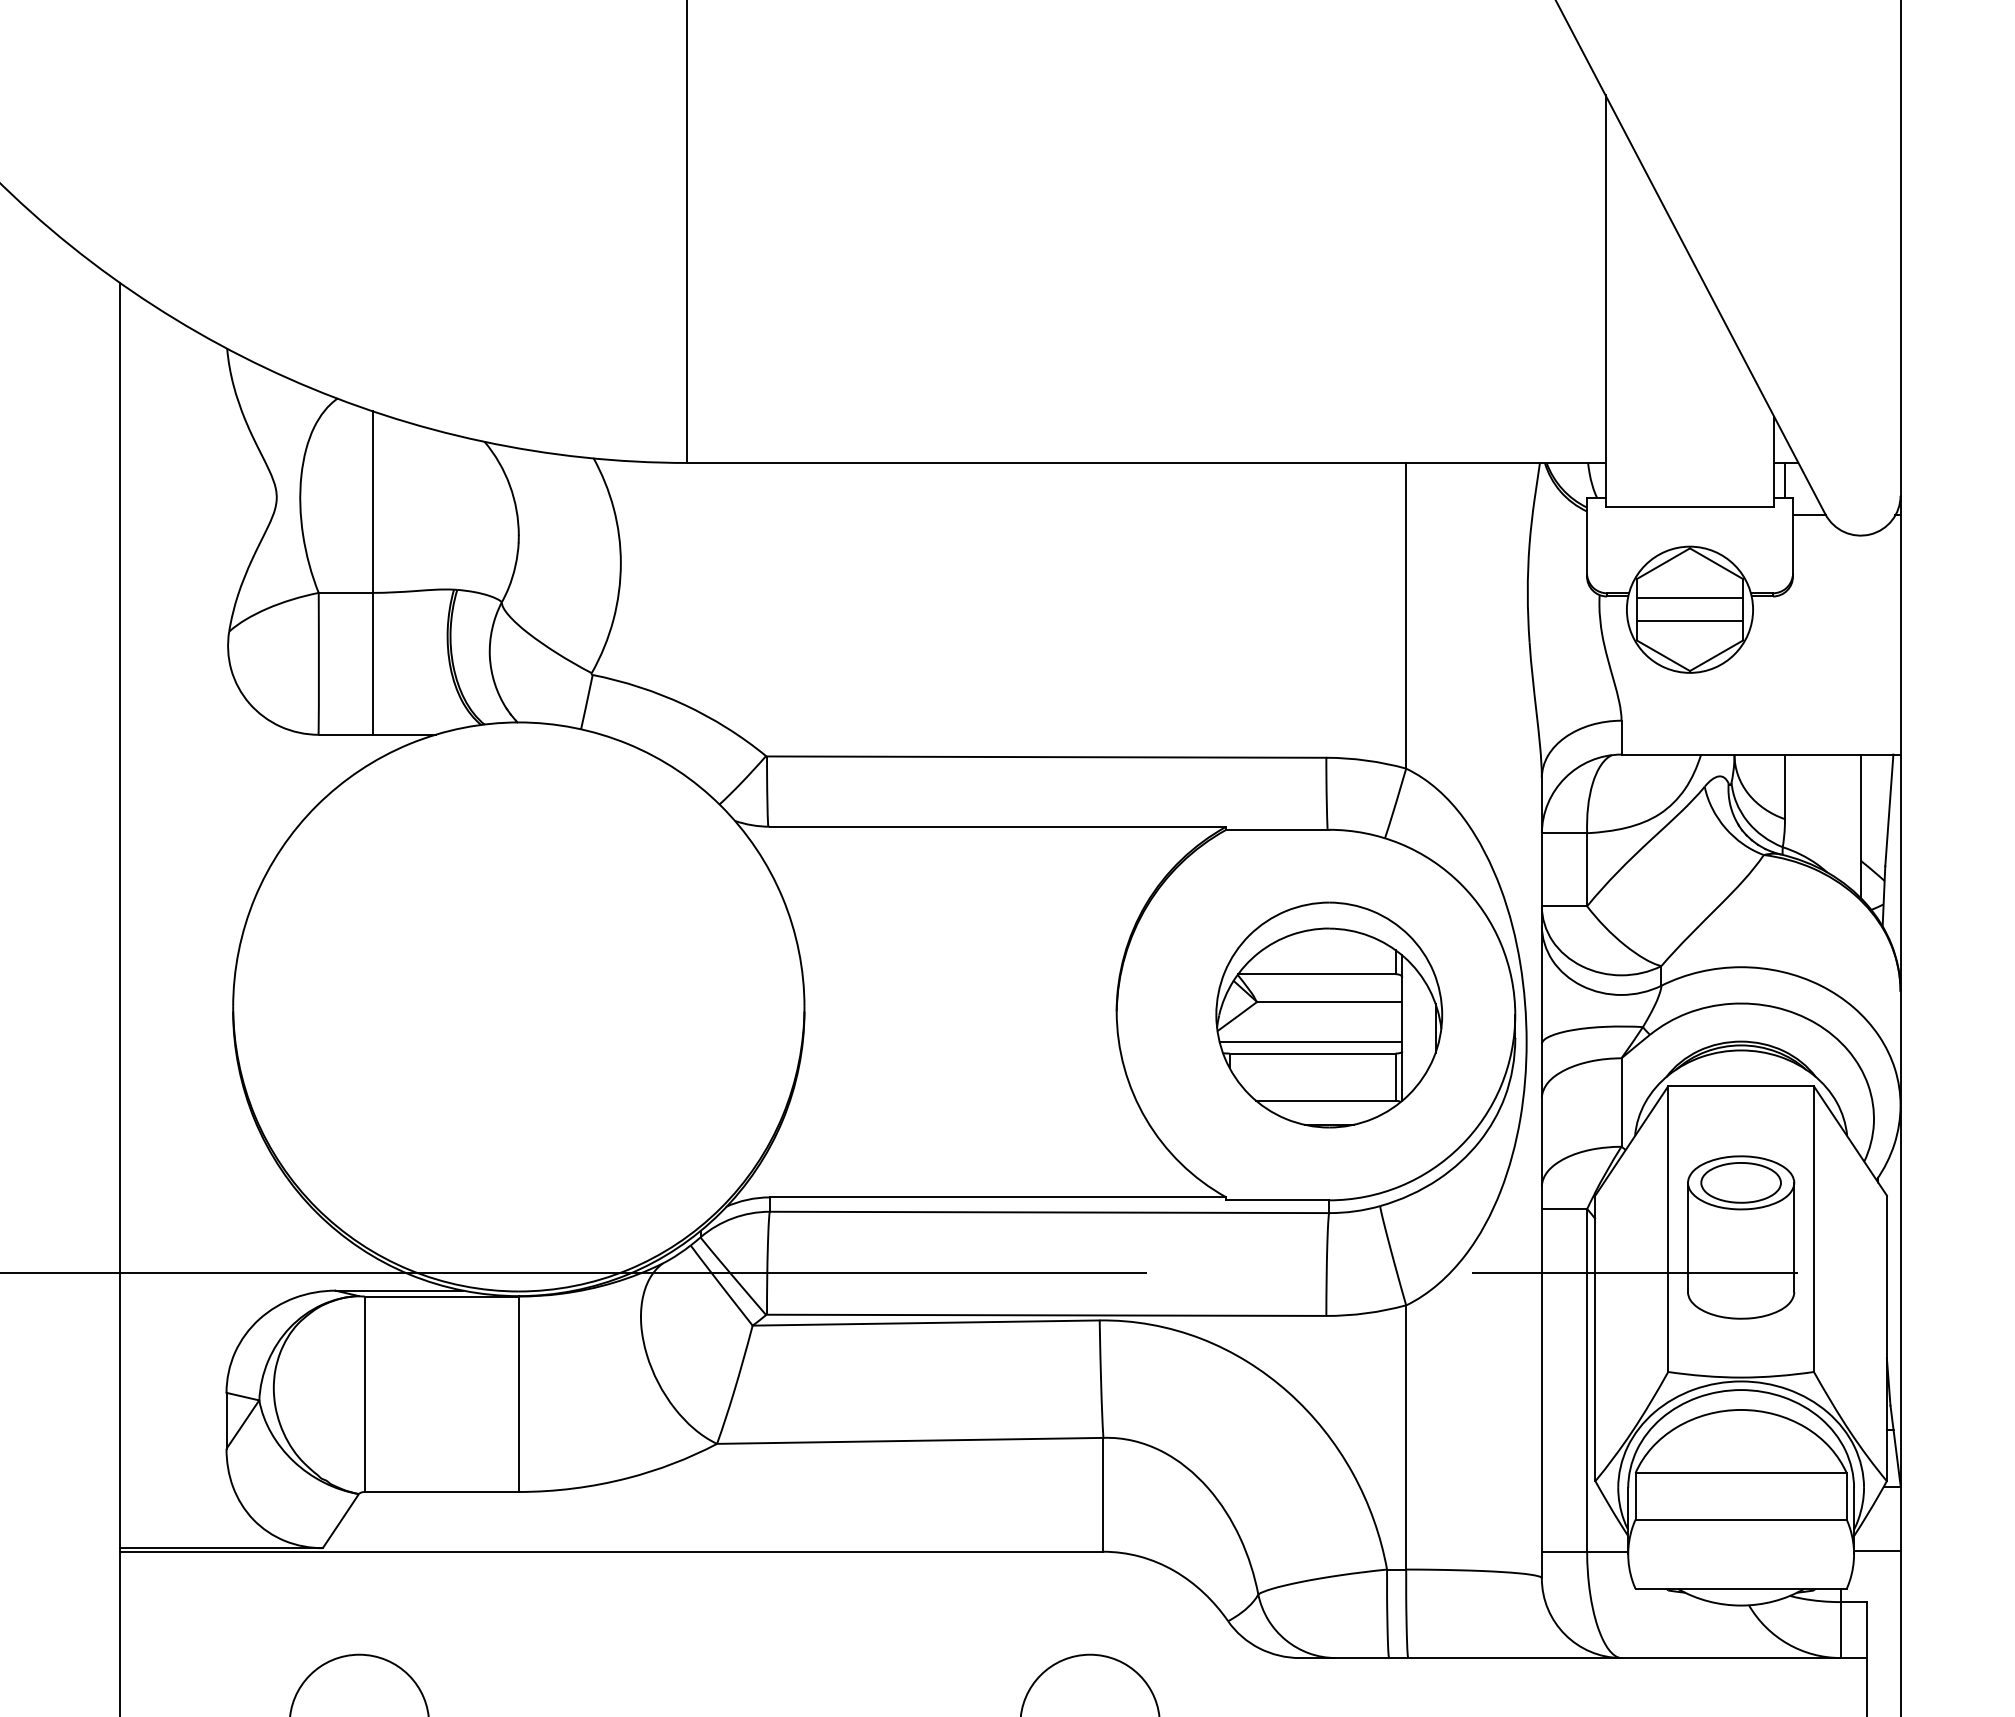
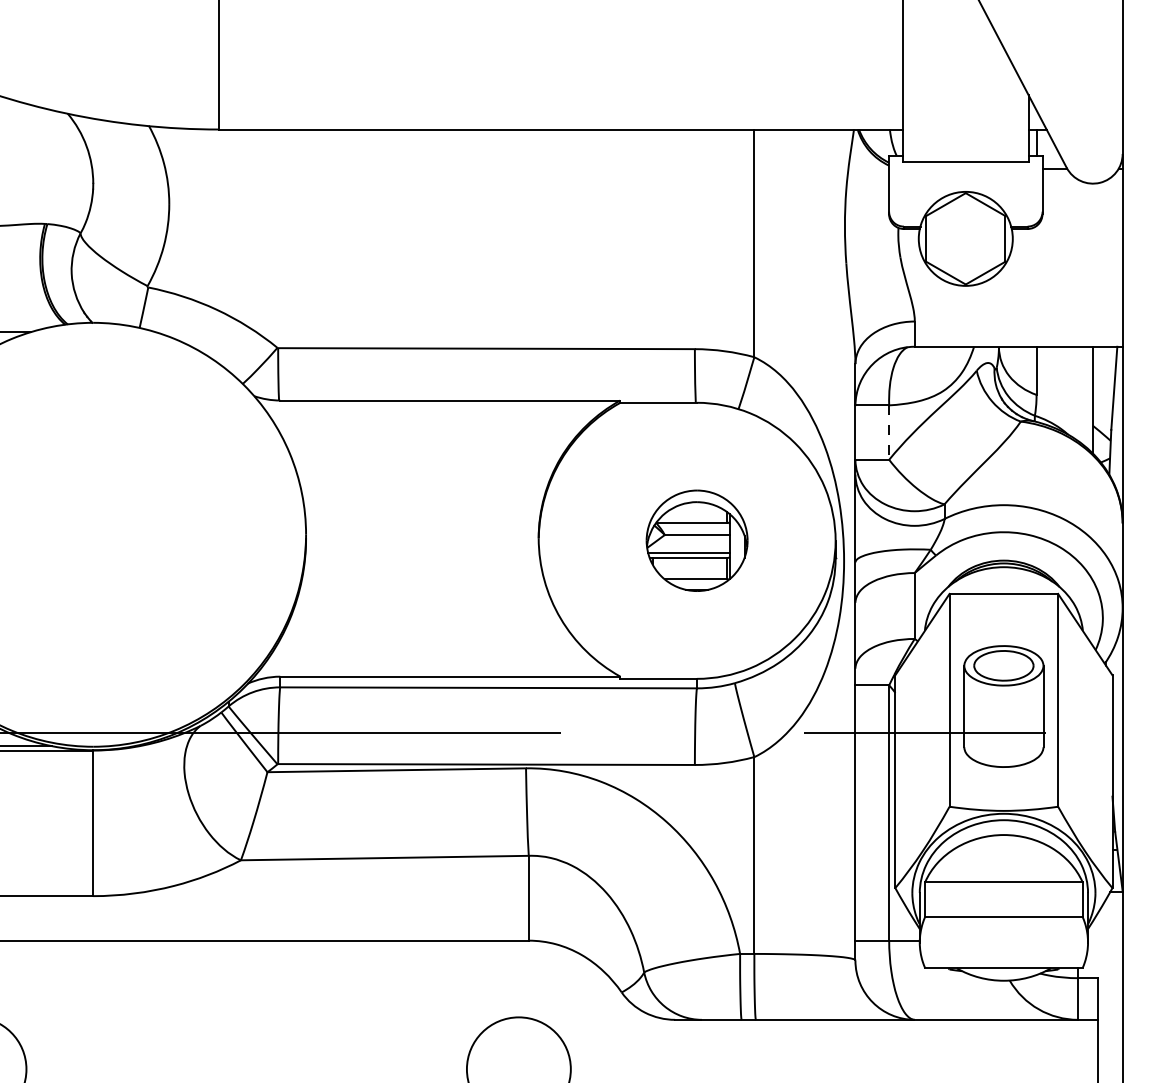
line: (1689, 598) -> (965, 230), removed
line: (1689, 621) -> (965, 247), removed
line: (1587, 869) -> (889, 432), solid -> dashed
part: (1329, 1014) -> (697, 540), size x0.6
line: (1877, 1550) -> (1105, 939), removed

